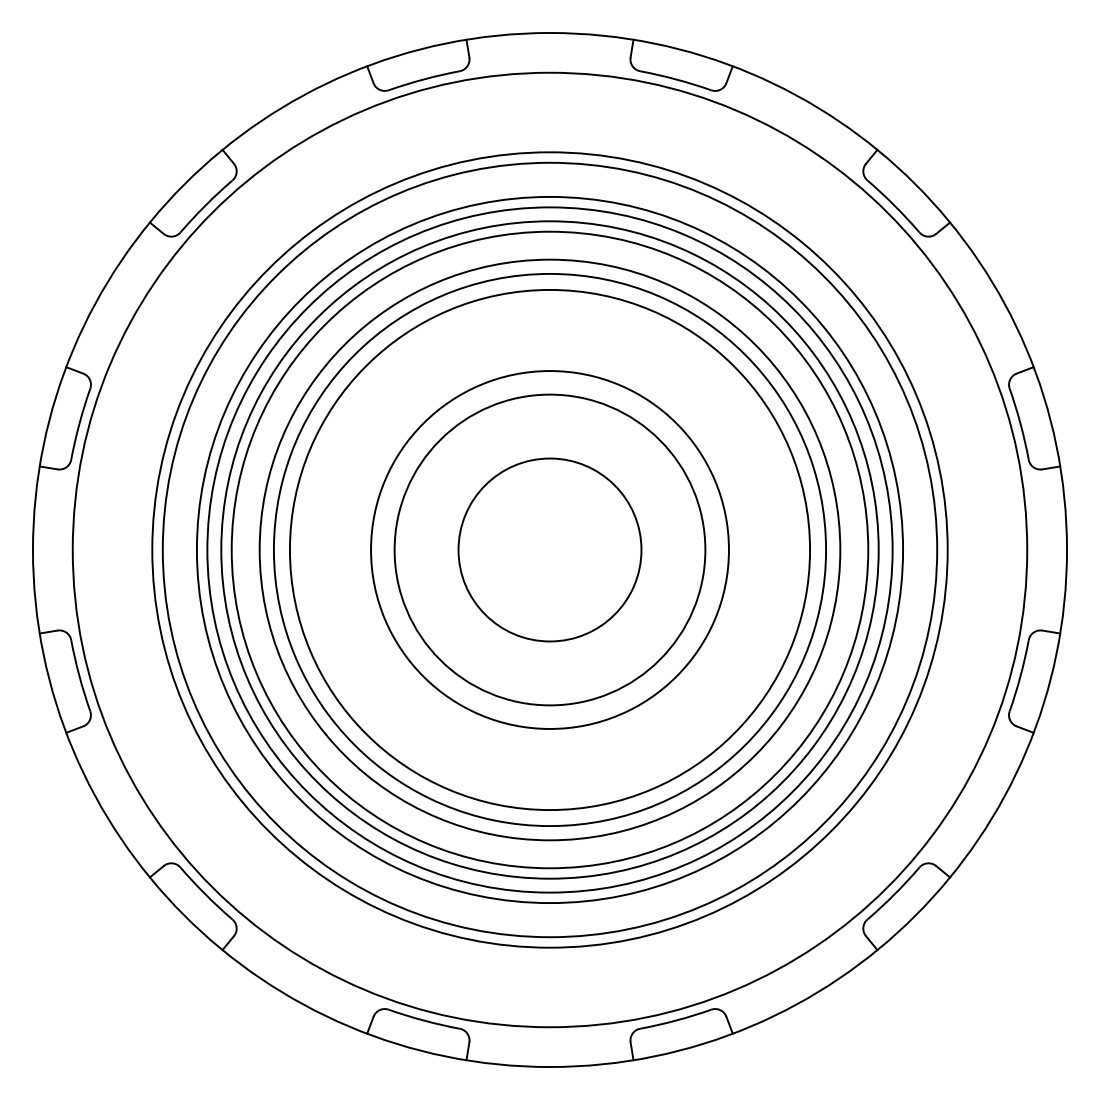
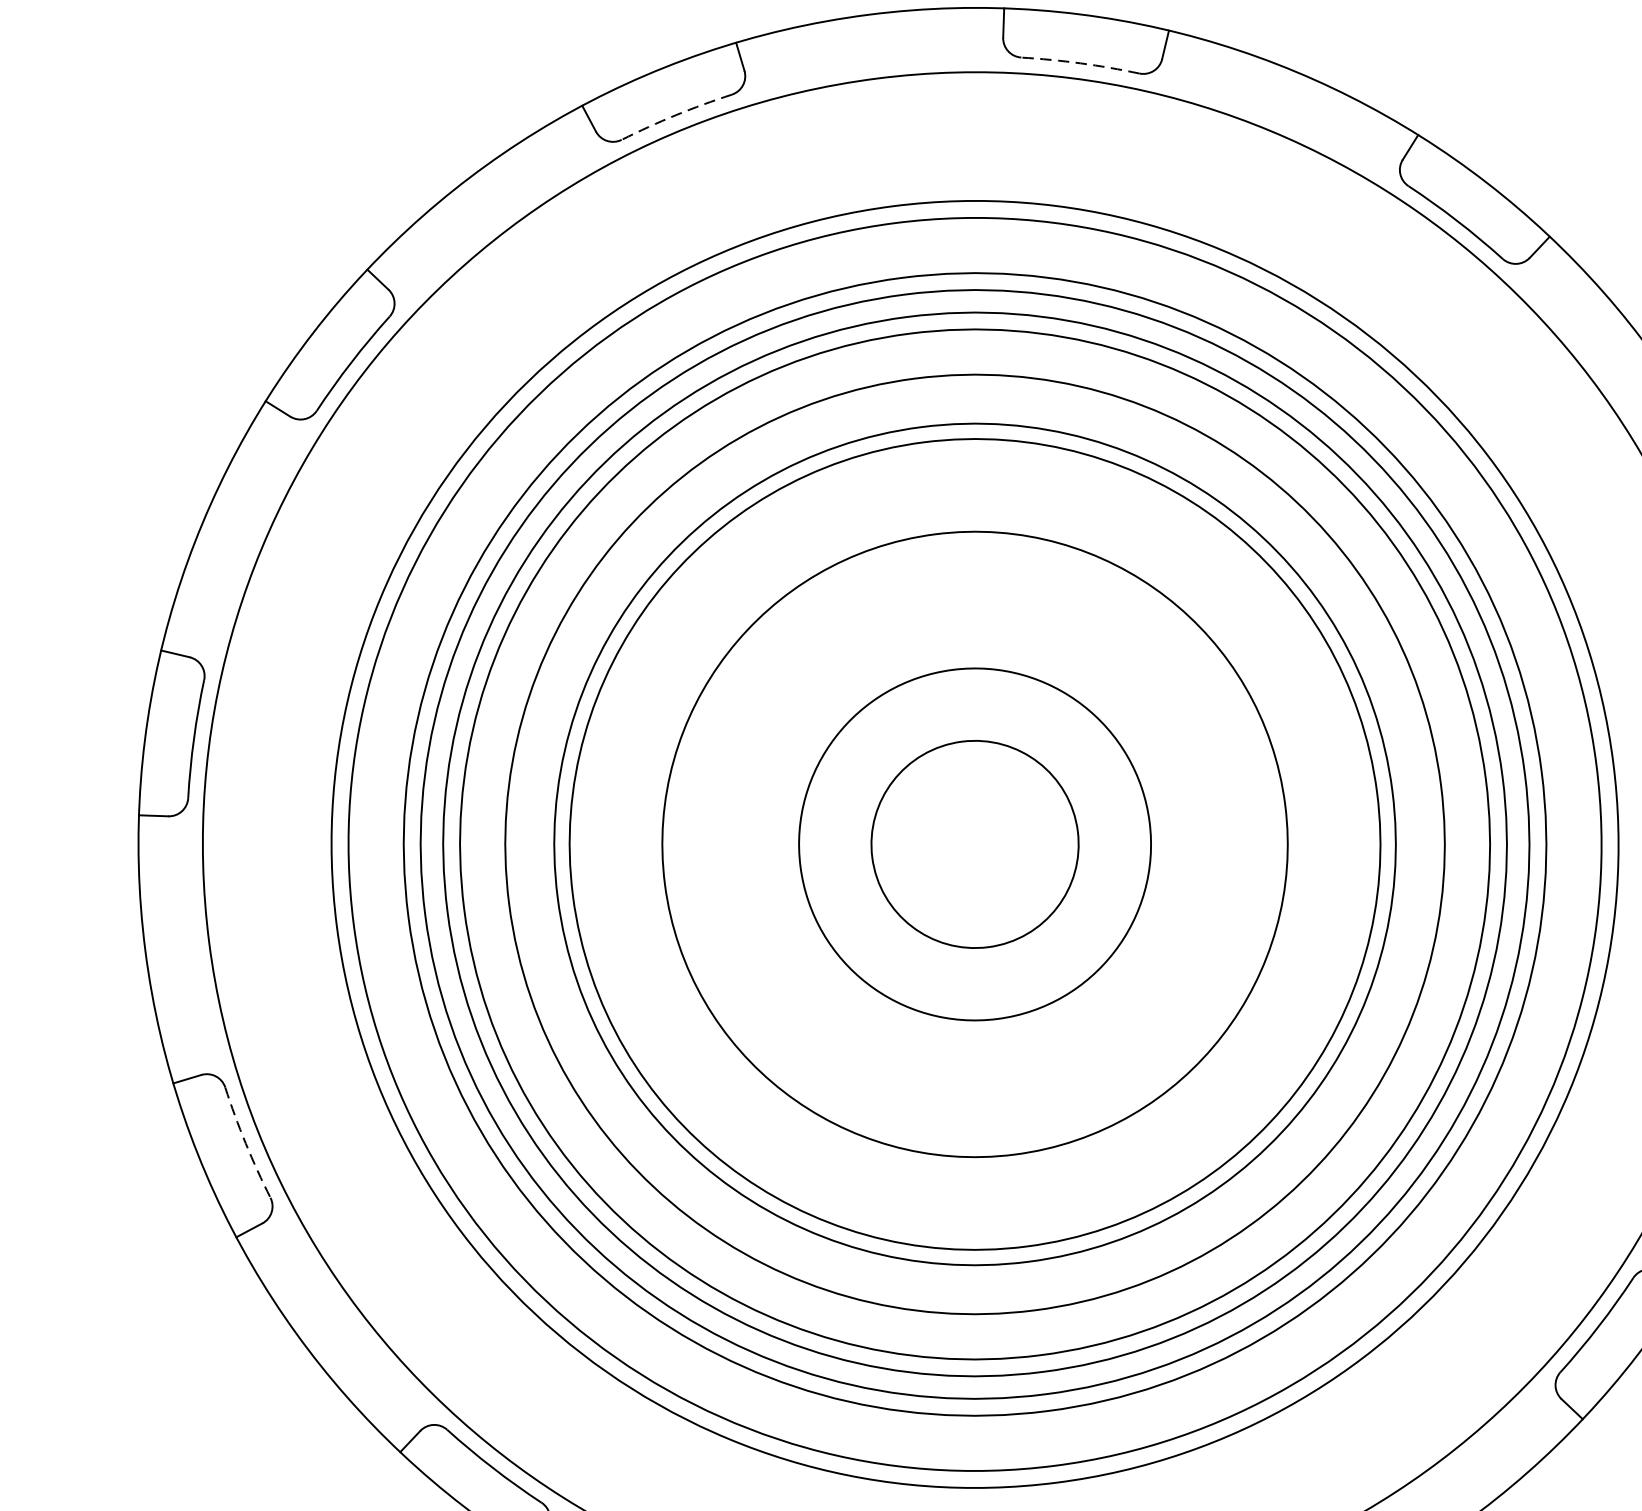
arc: (423, 79) -> (675, 115), solid -> dashed
arc: (676, 79) -> (1081, 63), solid -> dashed
circle: (549, 549) -> (974, 843), size x0.7
circle: (549, 549) -> (974, 843), size x0.7
circle: (549, 549) -> (974, 843), size x0.7
circle: (549, 549) -> (974, 843), size x1.4
arc: (79, 676) -> (246, 1144), solid -> dashed

